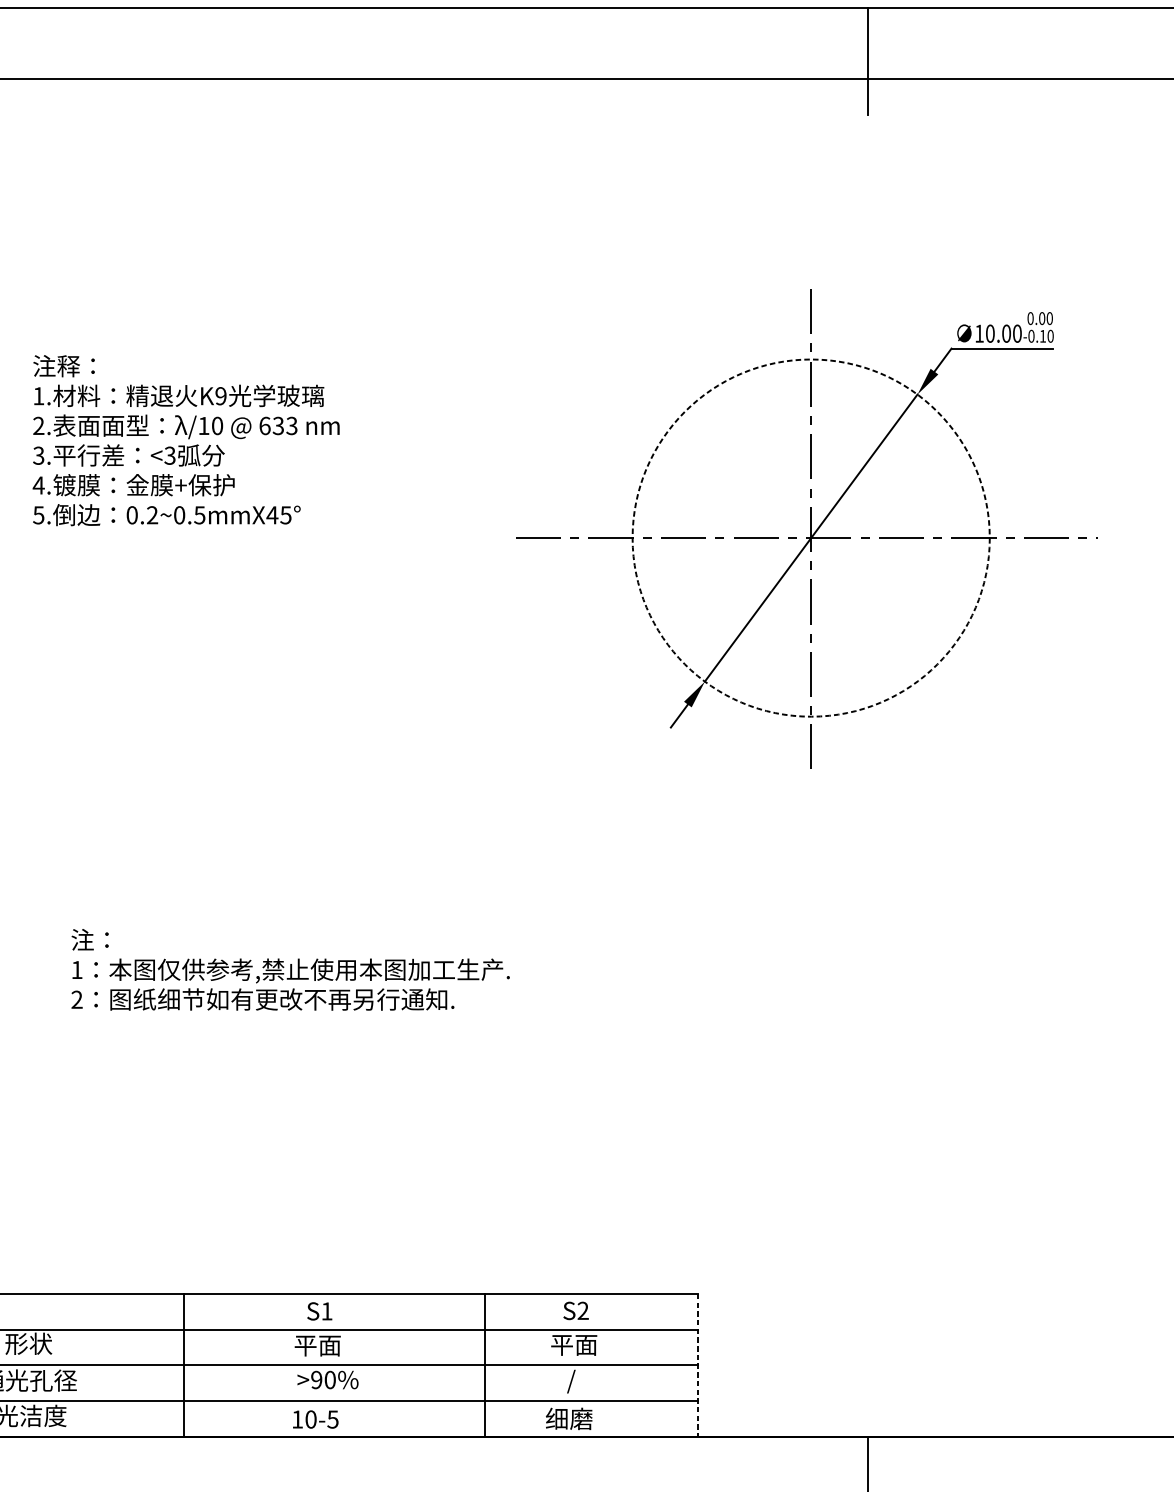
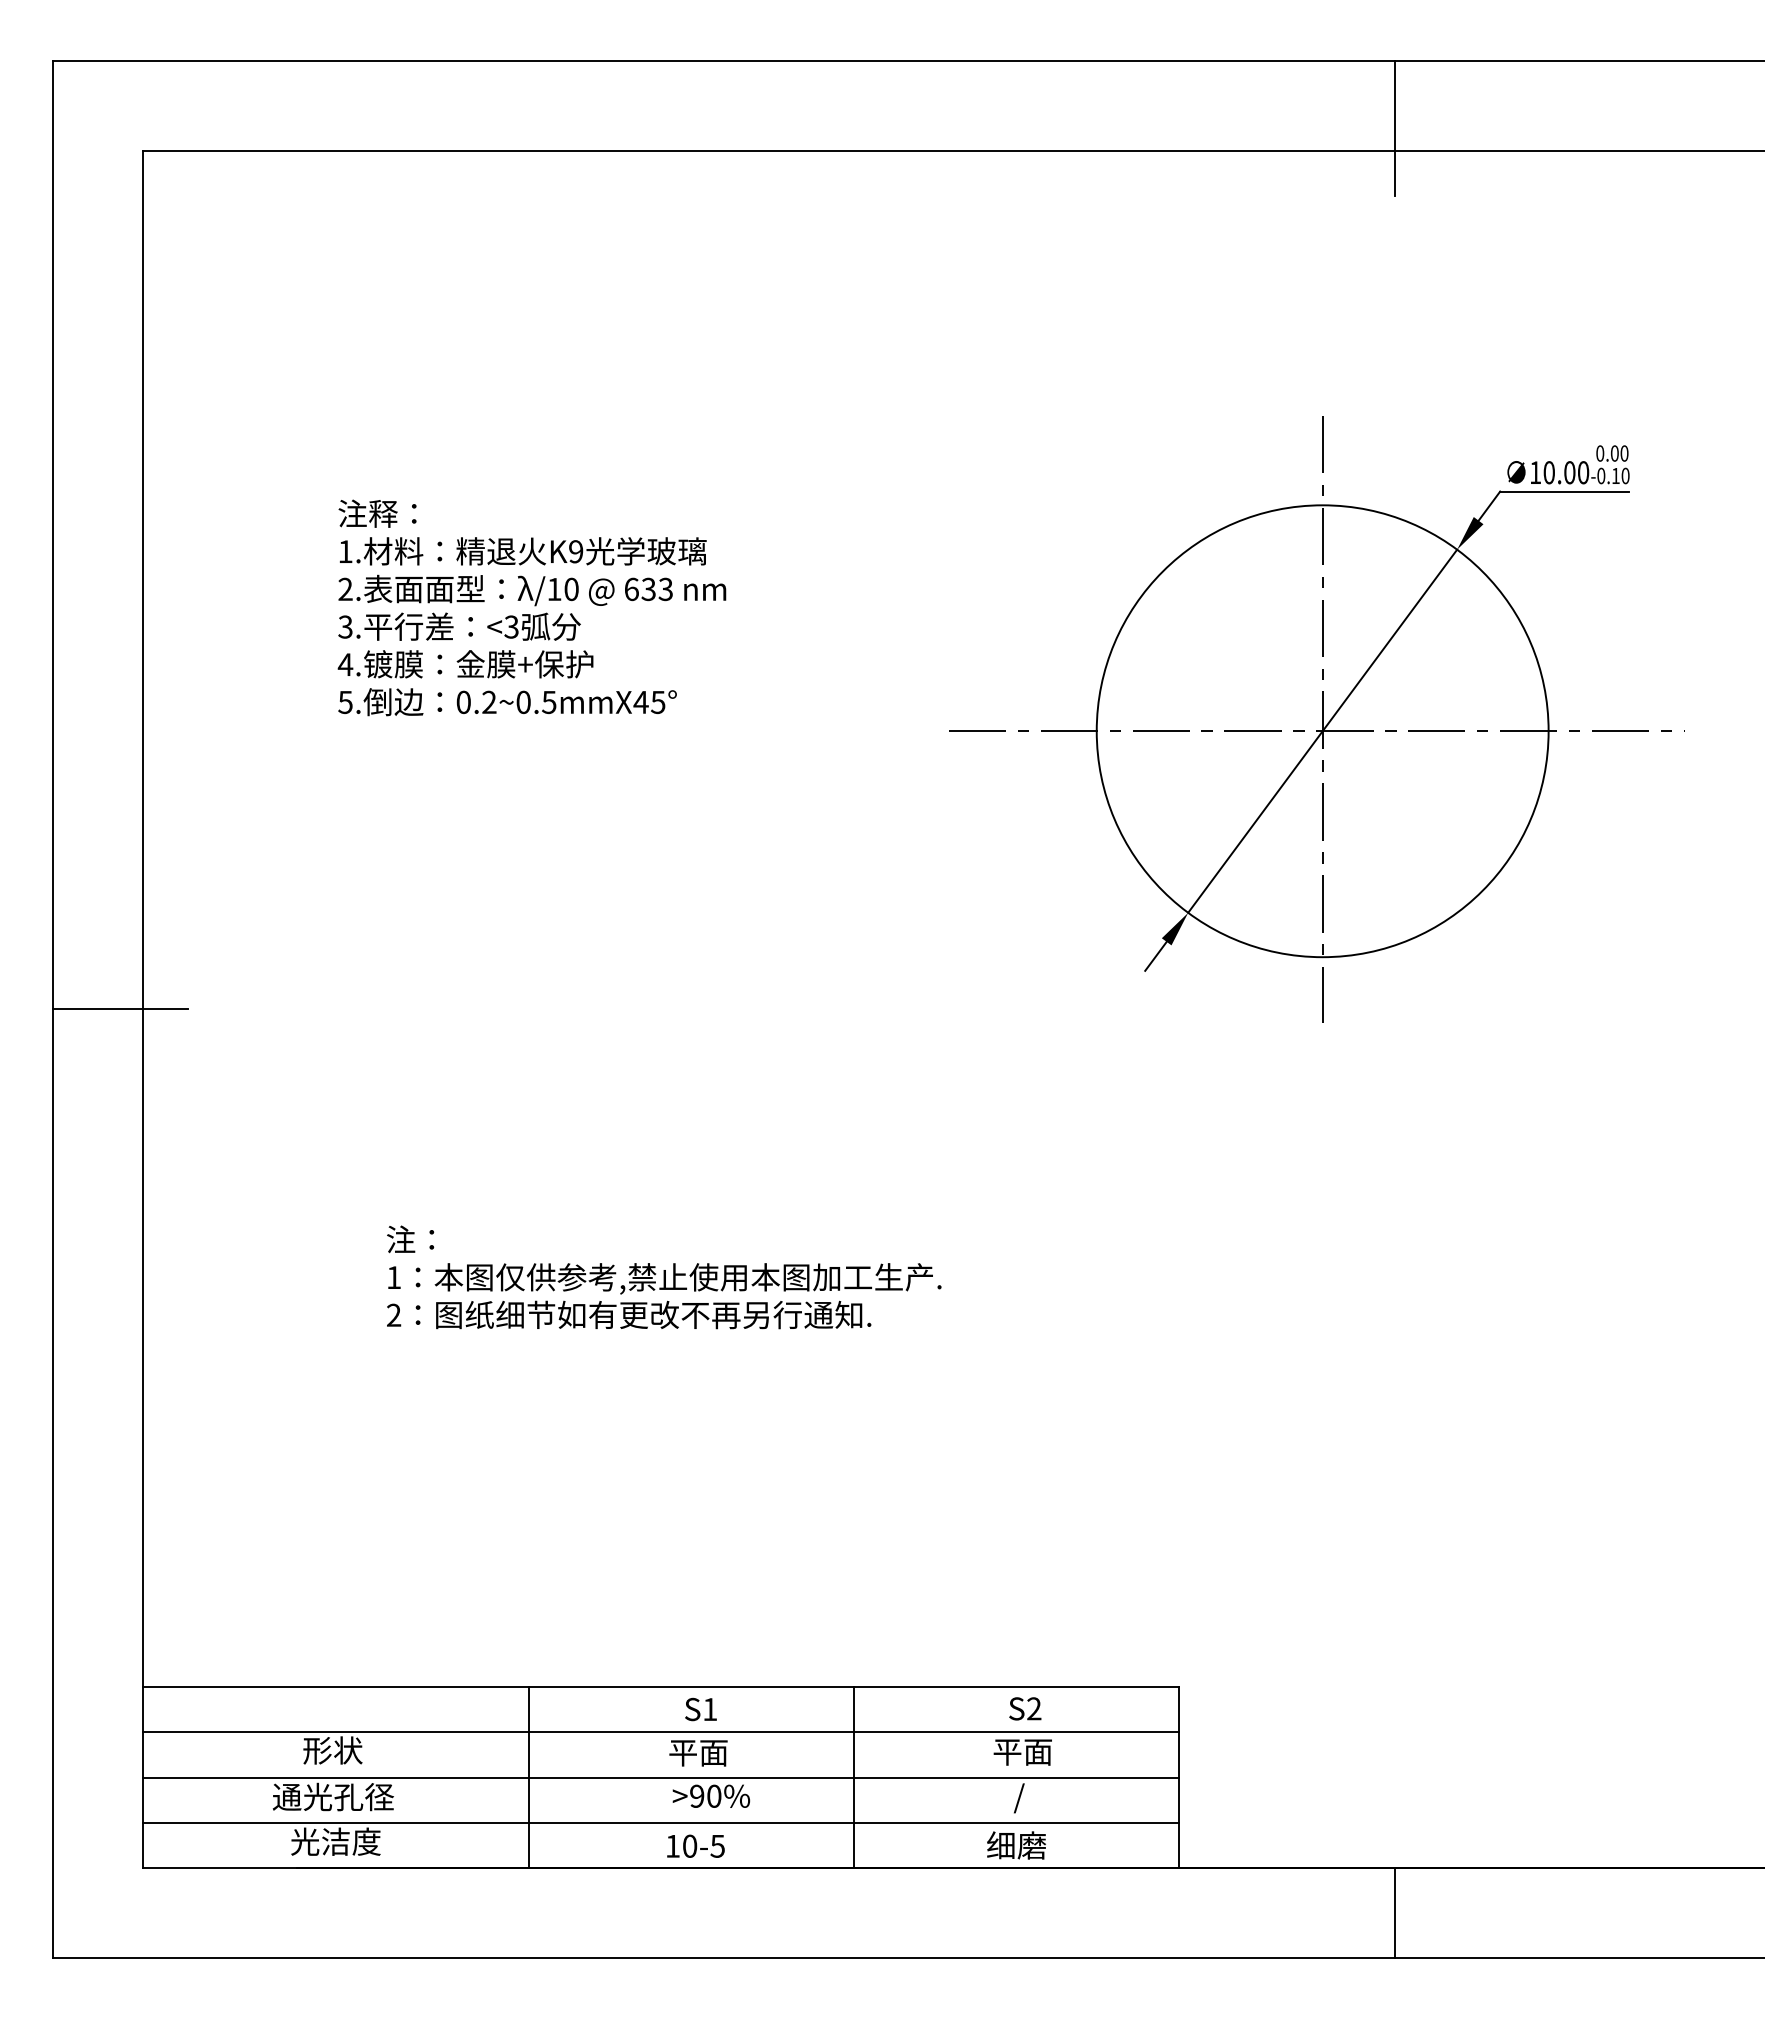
circle: (811, 538) -> (1322, 731), dashed -> solid
line: (484, 1365) -> (853, 1777), moved
line: (698, 1365) -> (1179, 1778), dashed -> solid

